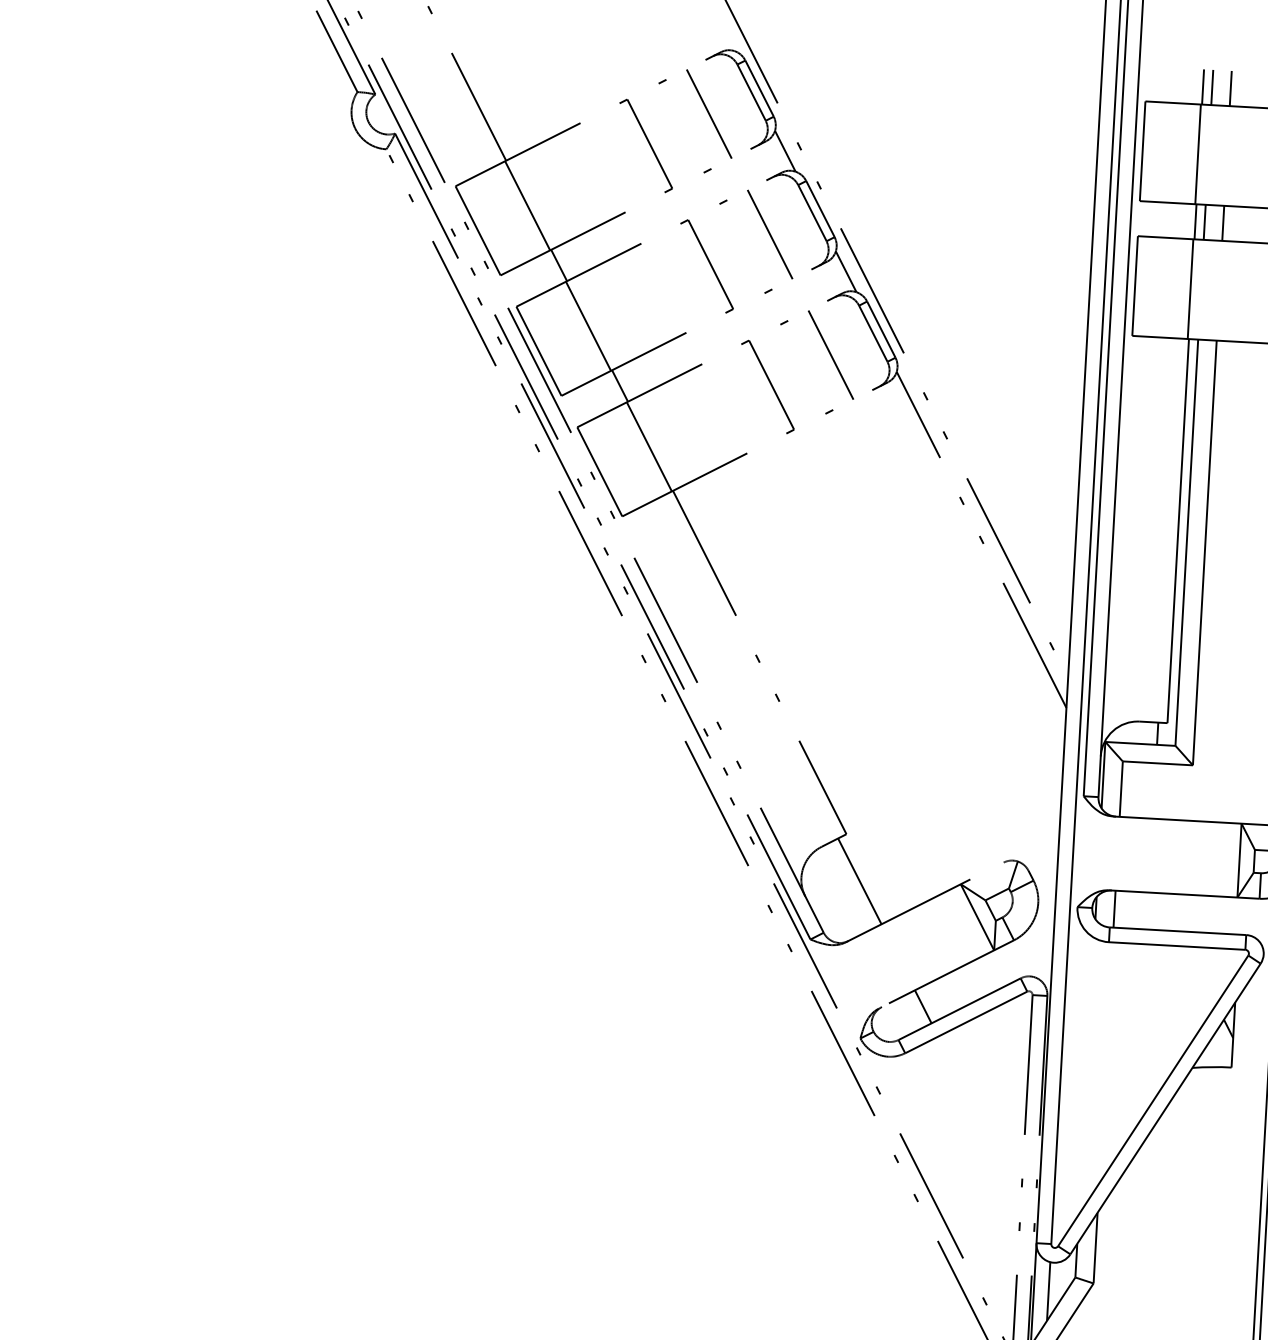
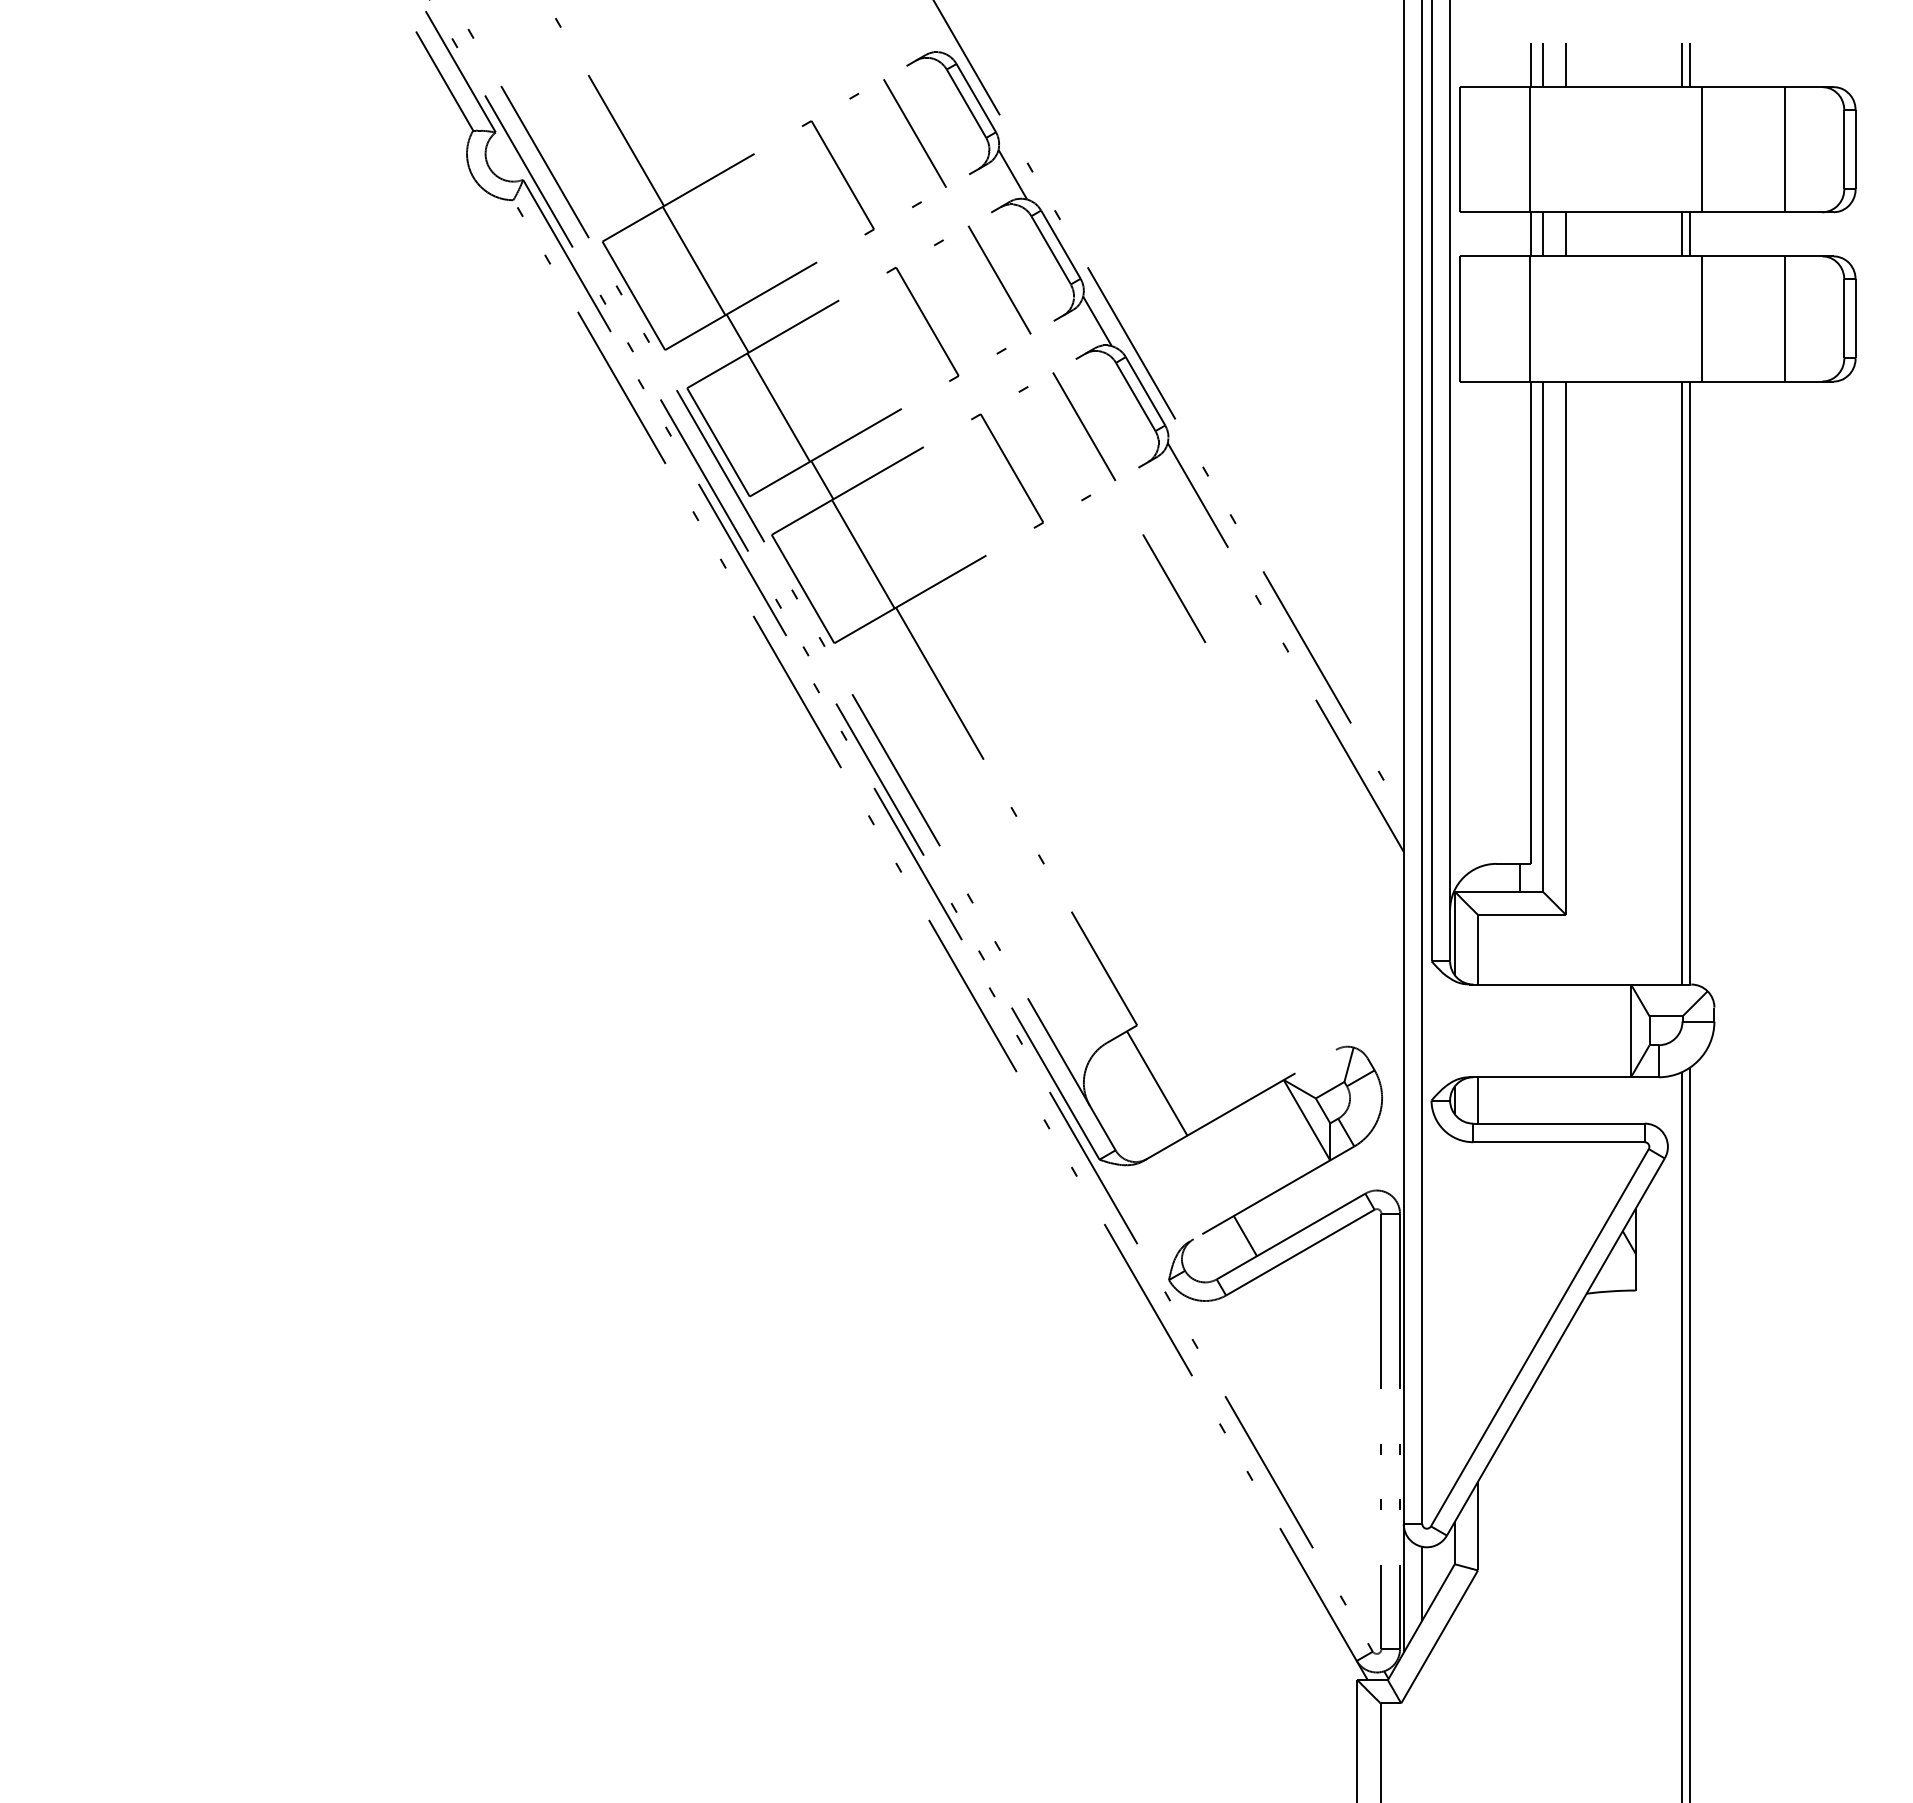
line: (895, 487) -> (1174, 588), added

